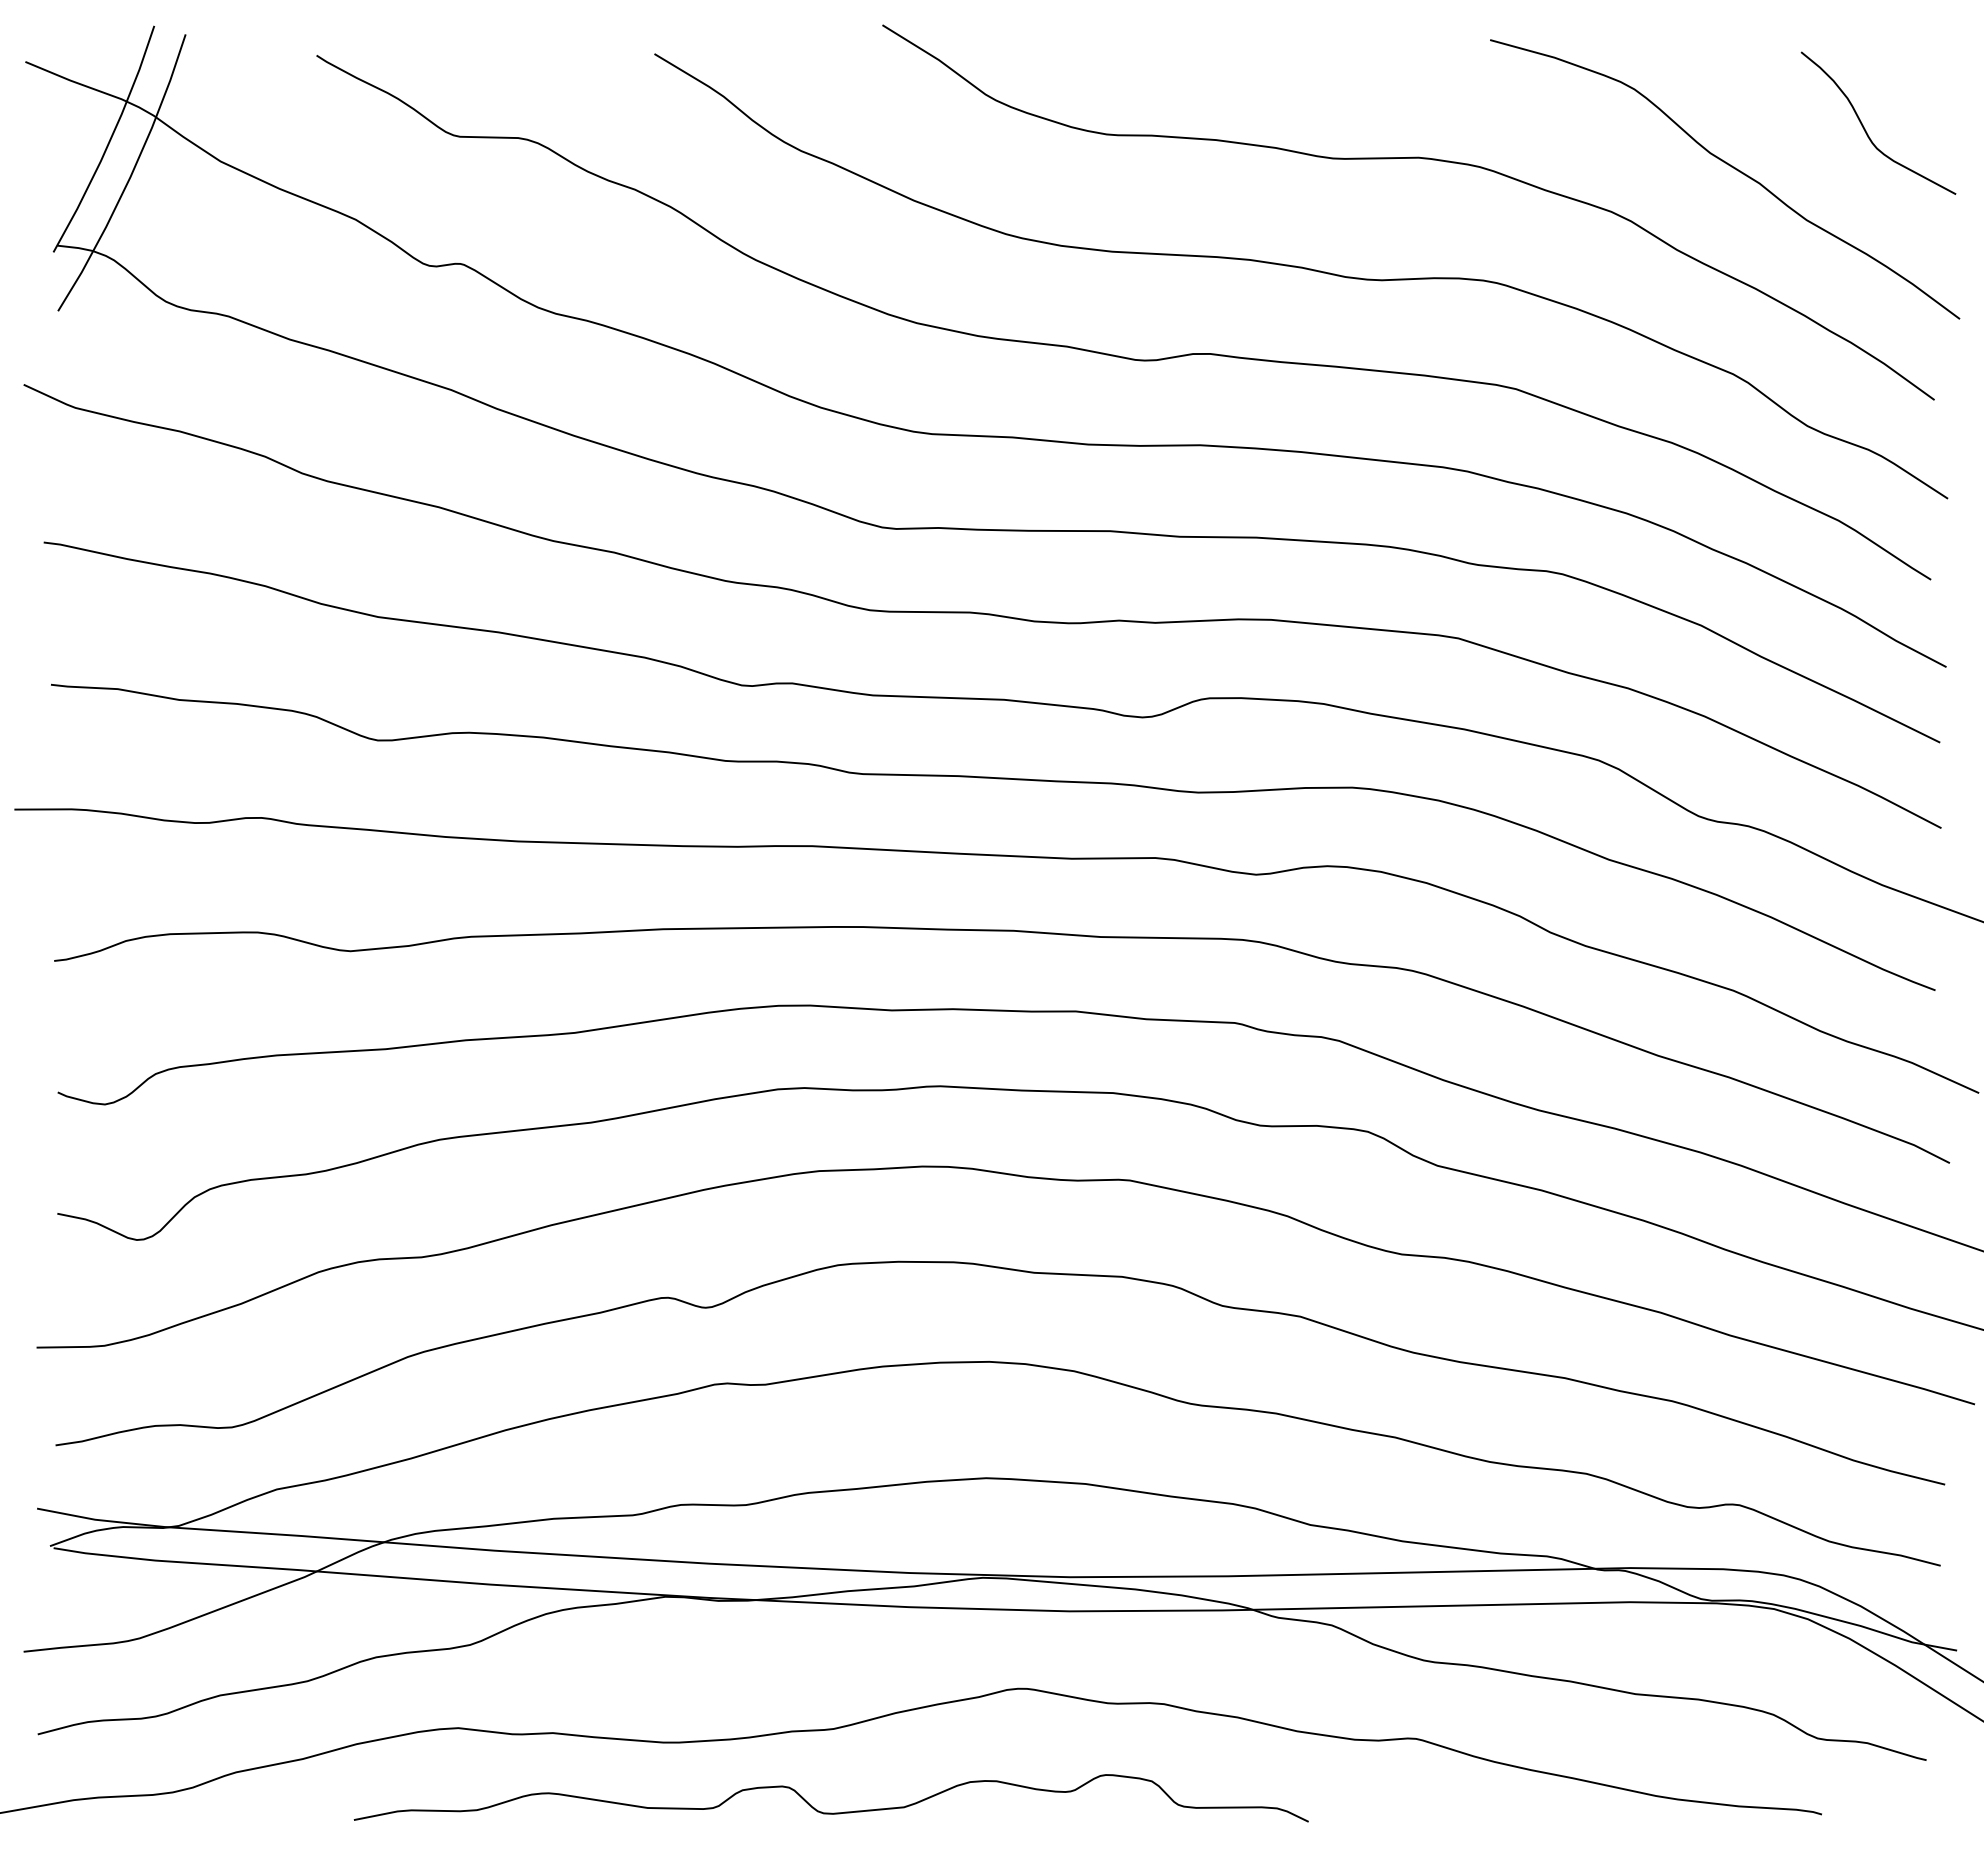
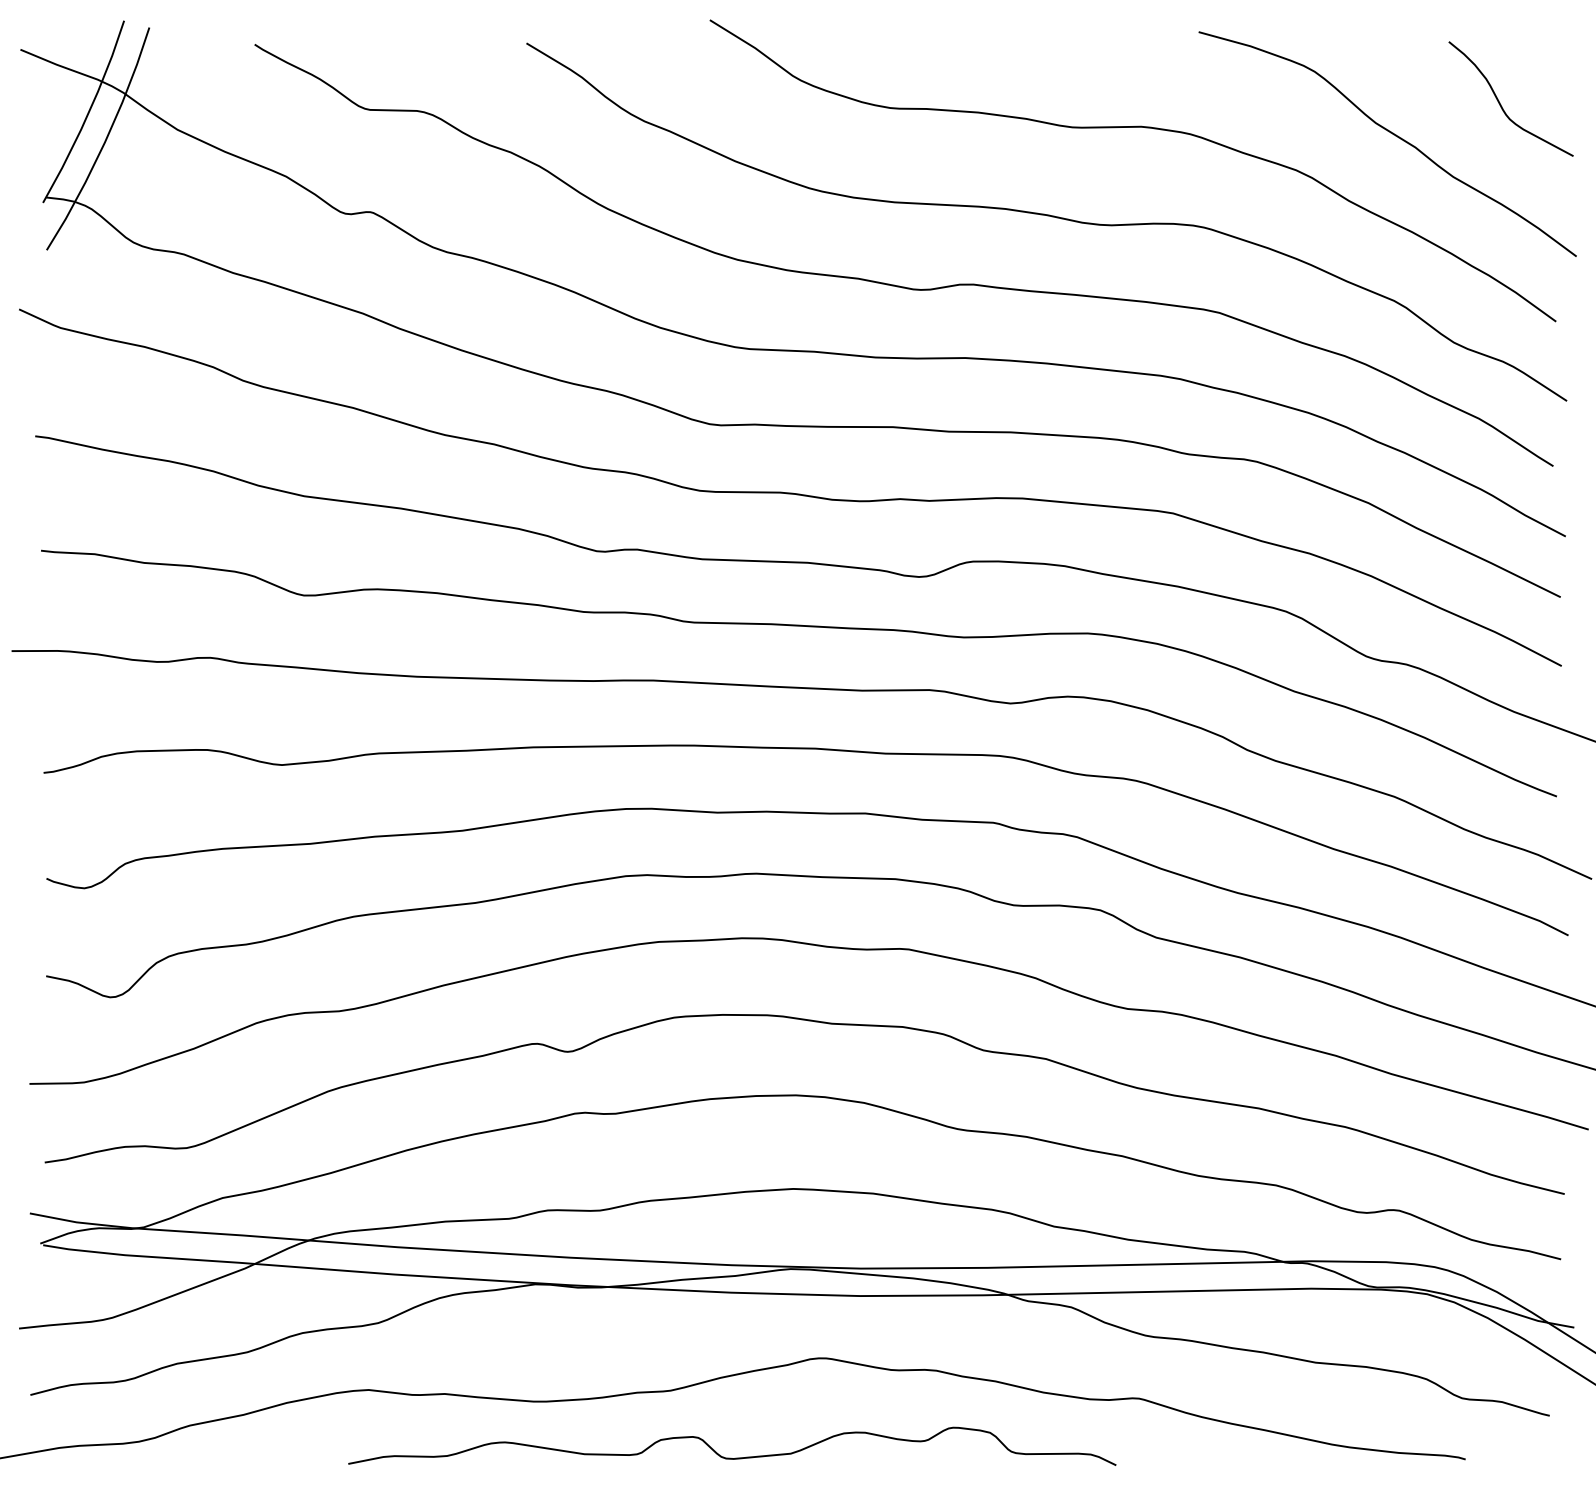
curve: (830, 1812) -> (731, 1457), moved

